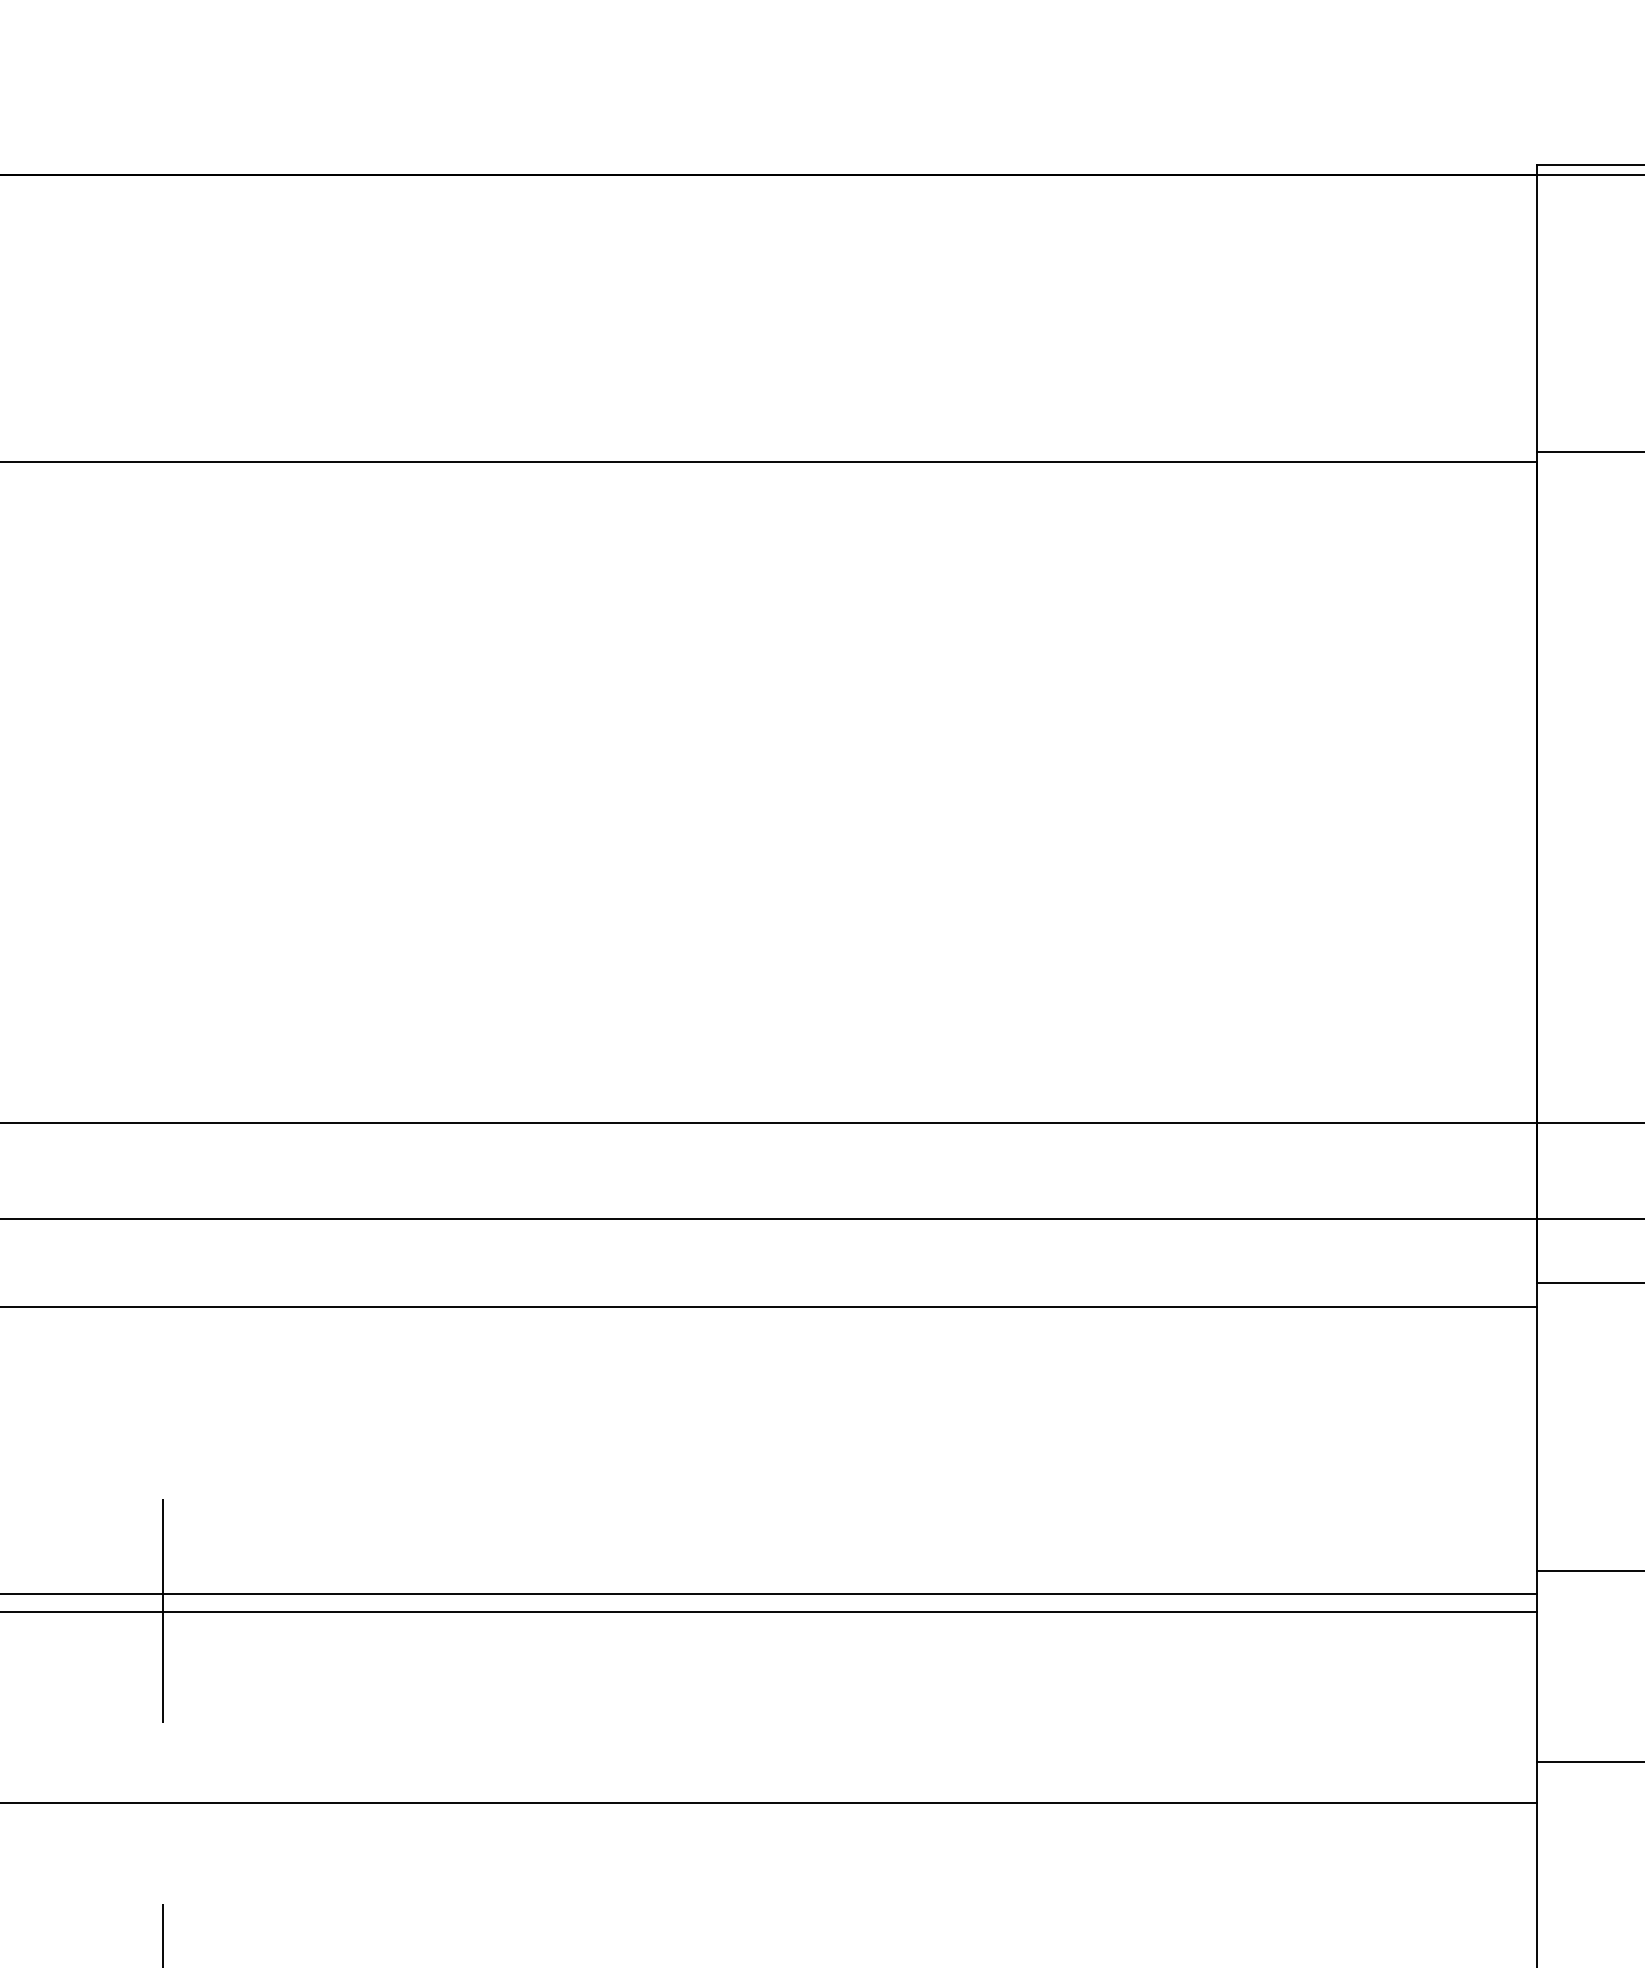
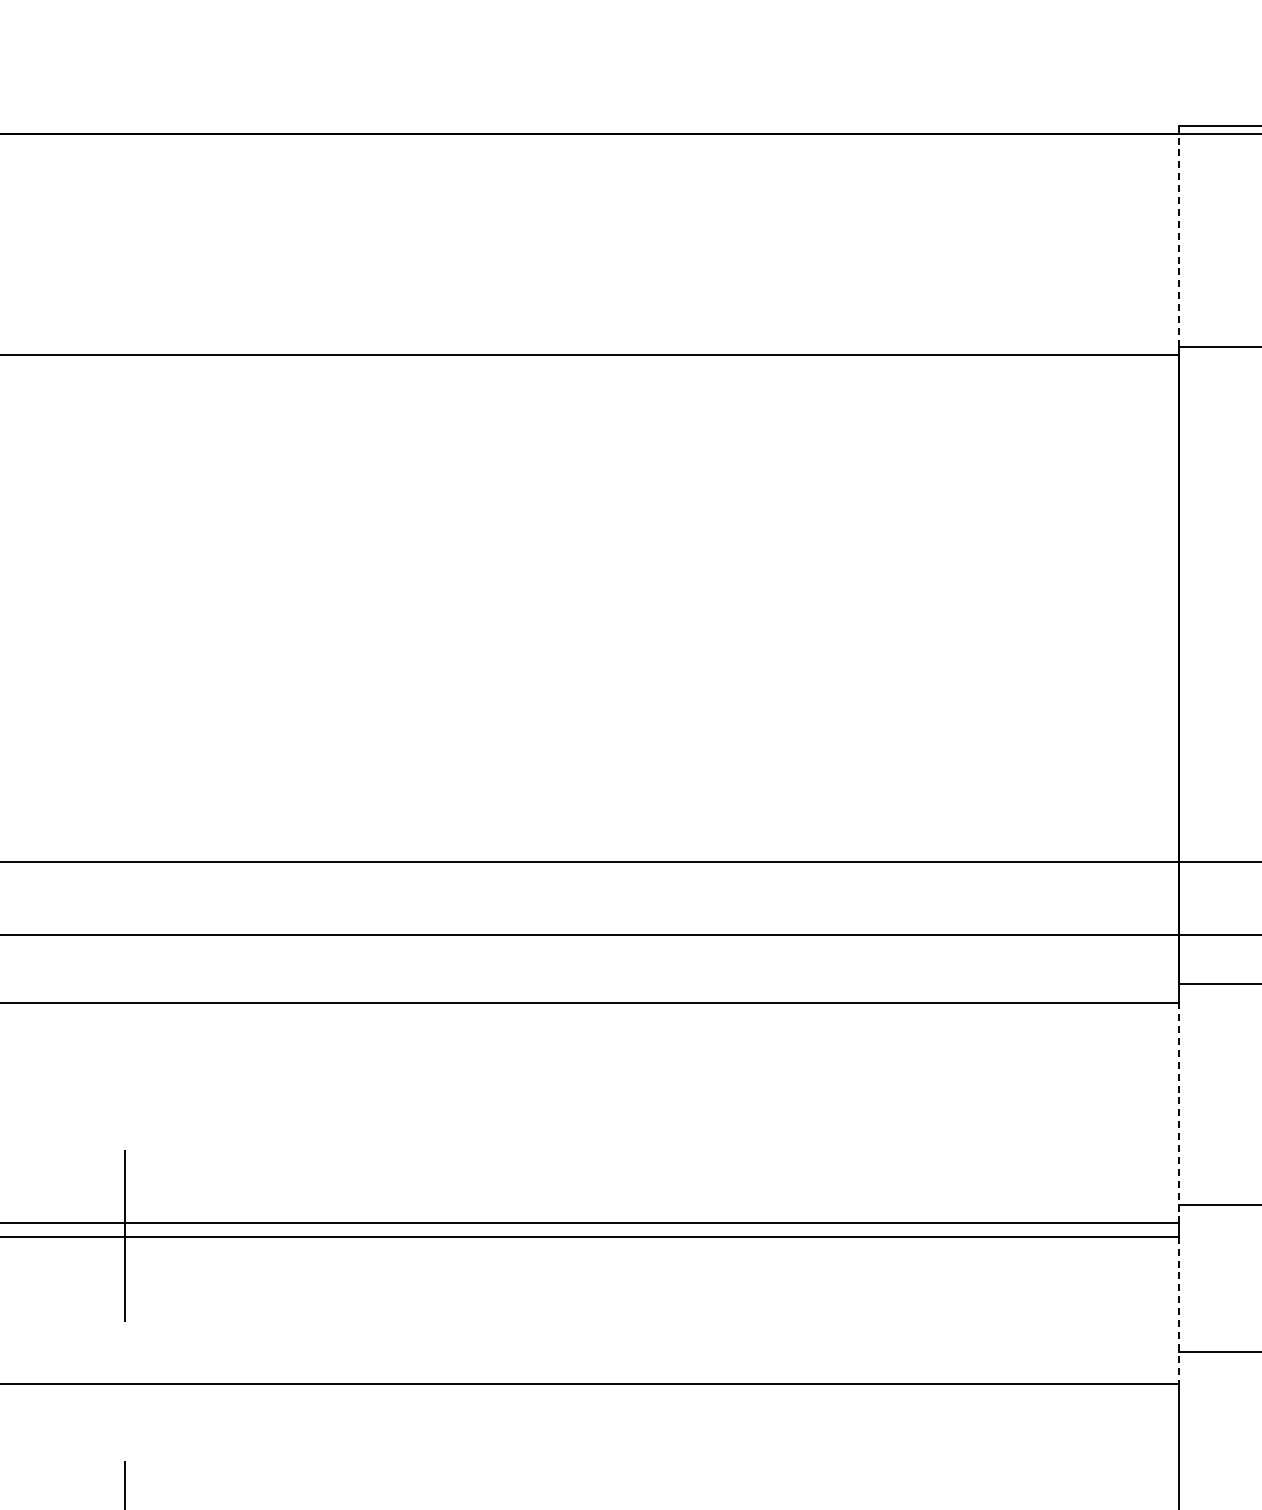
line: (1537, 308) -> (1179, 236), solid -> dashed
line: (1537, 1449) -> (1179, 1112), solid -> dashed
line: (1537, 1707) -> (1179, 1310), solid -> dashed

